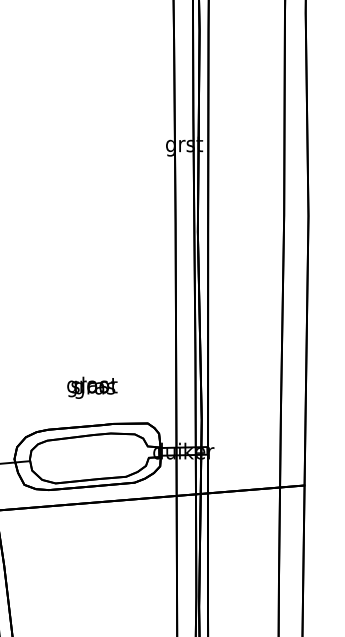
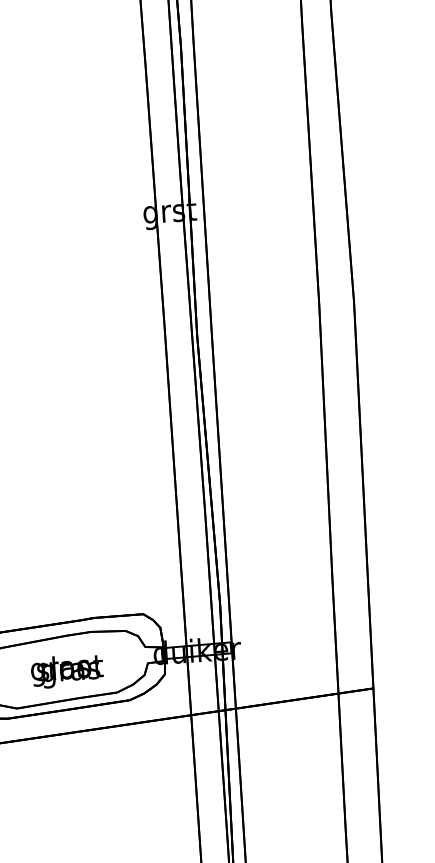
text: (92, 387) -> (67, 670), moved

